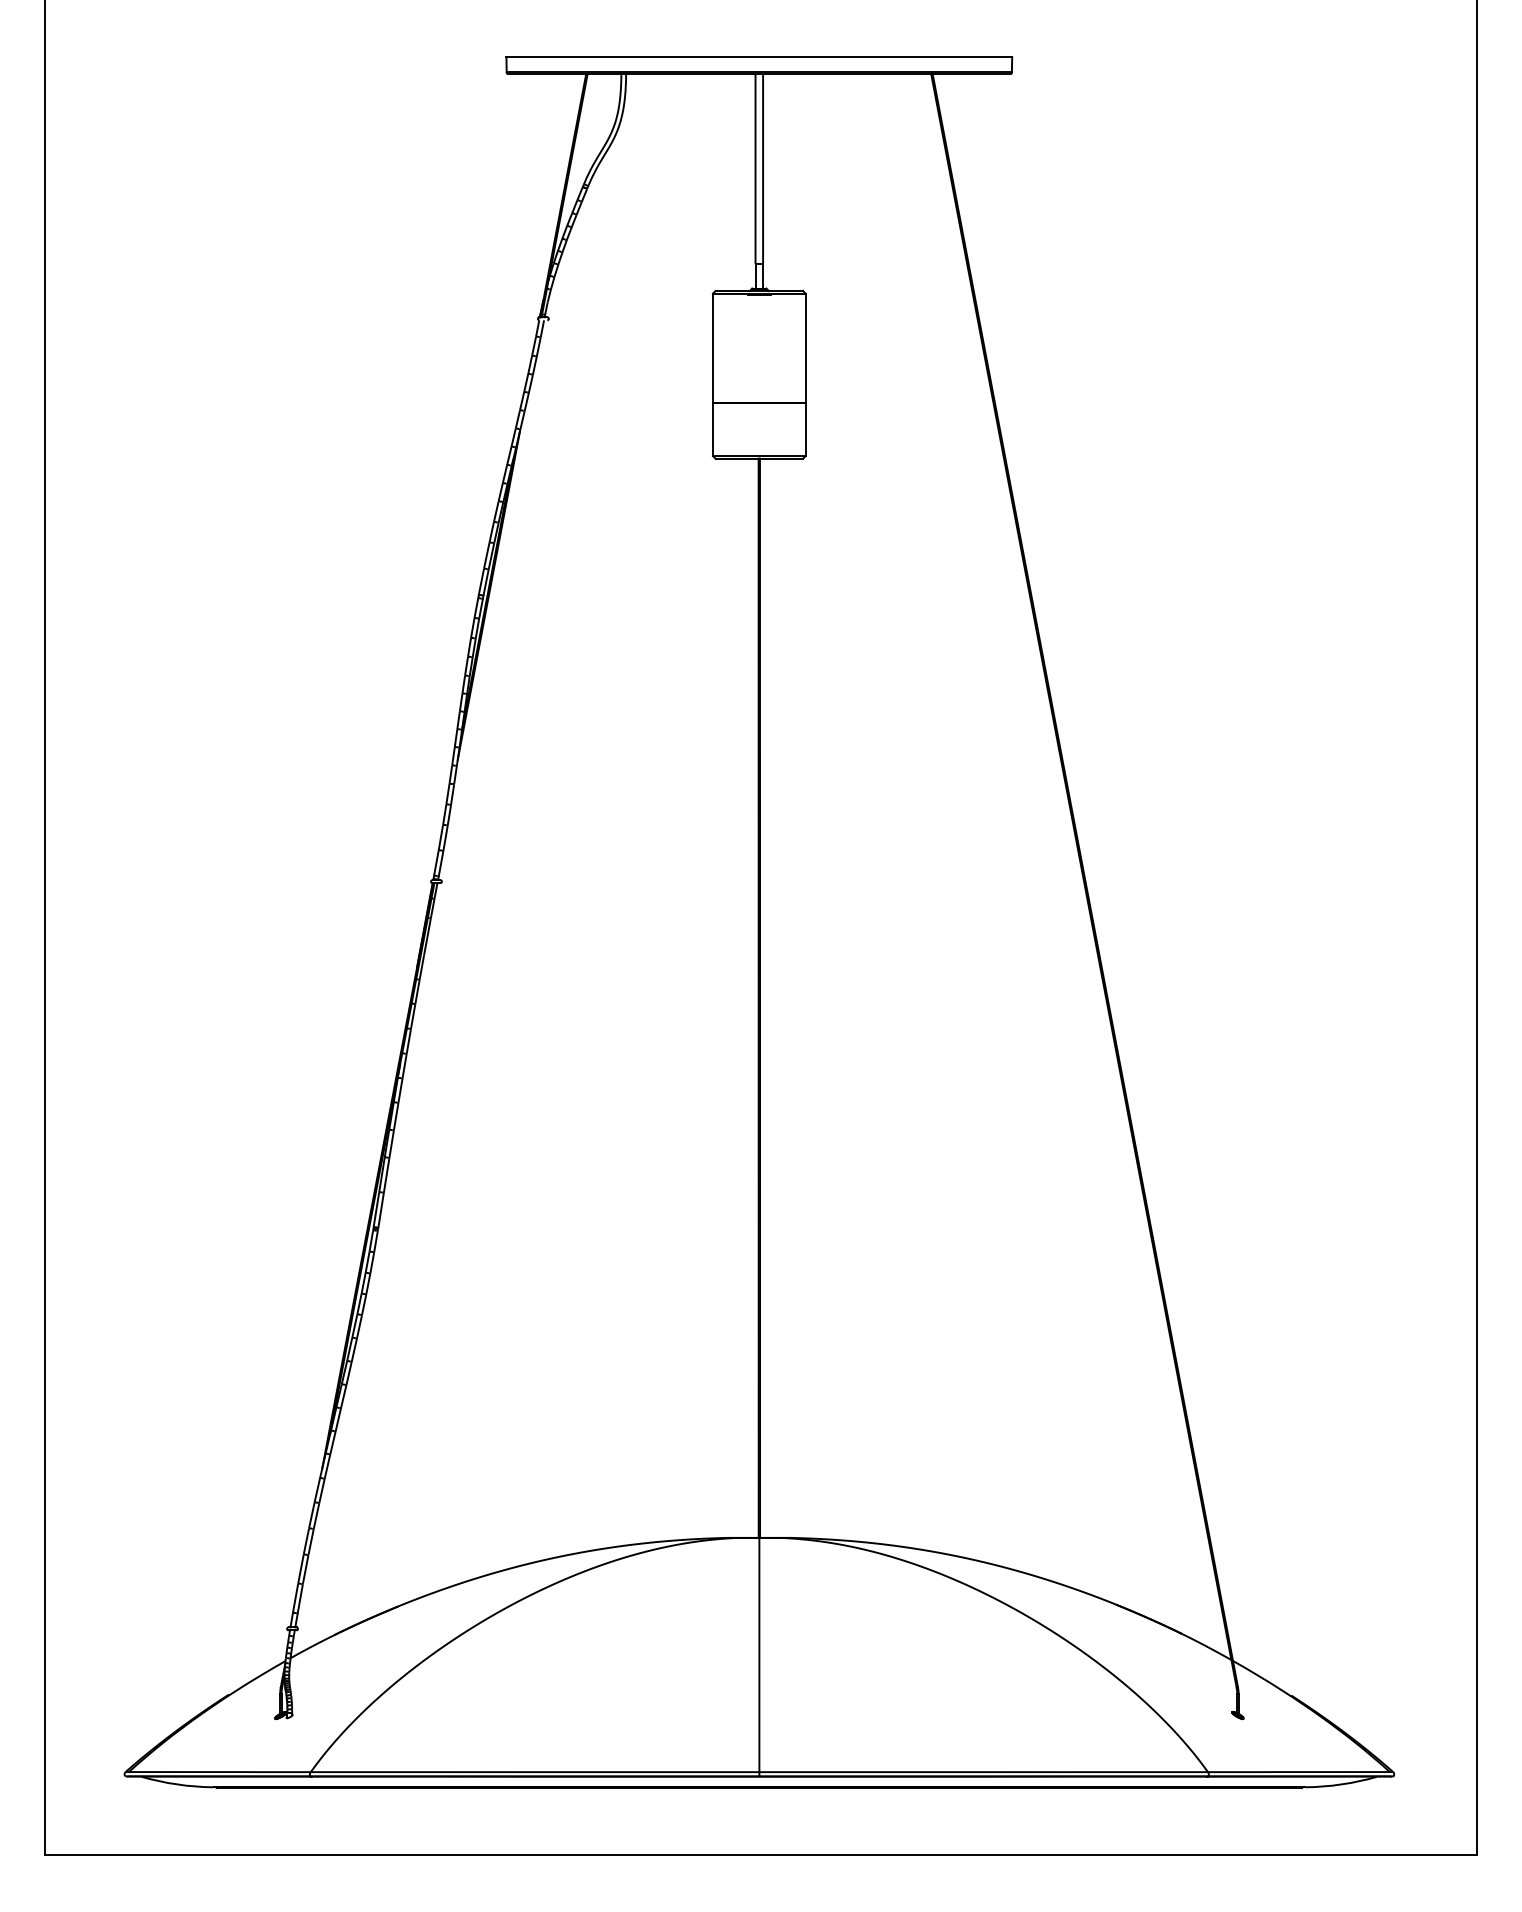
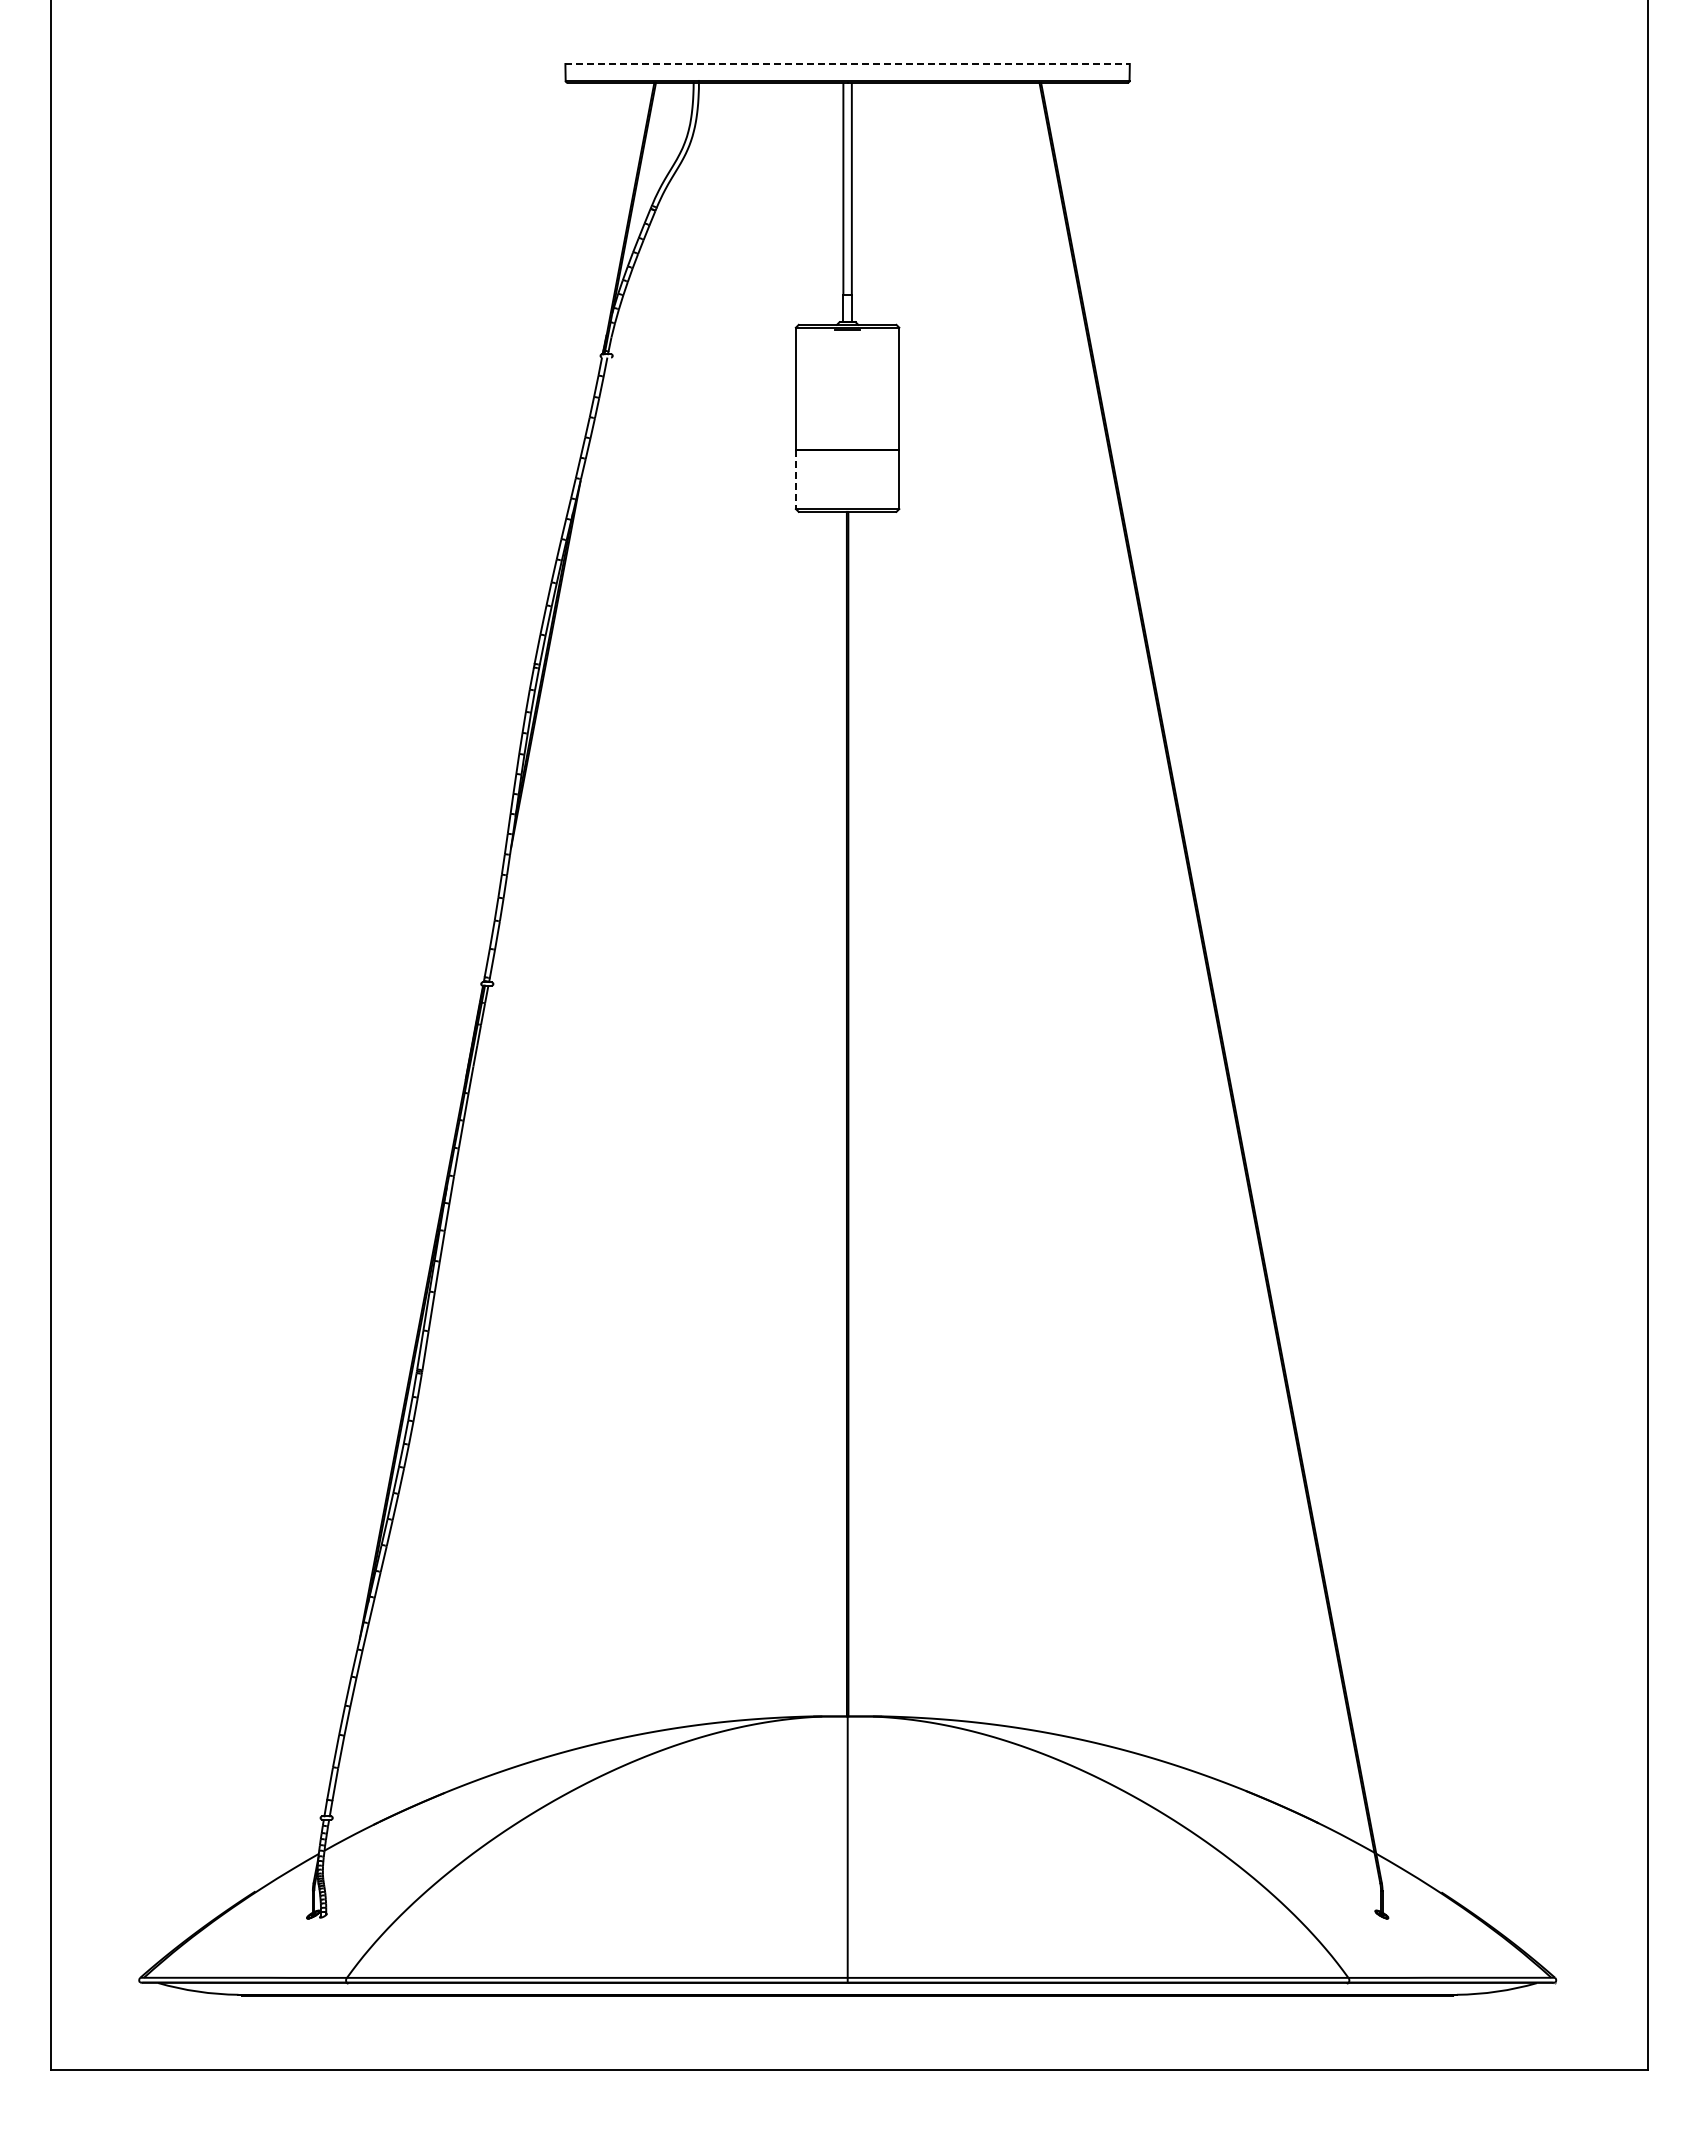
line: (760, 57) -> (848, 64), solid -> dashed
line: (712, 429) -> (795, 479), solid -> dashed

